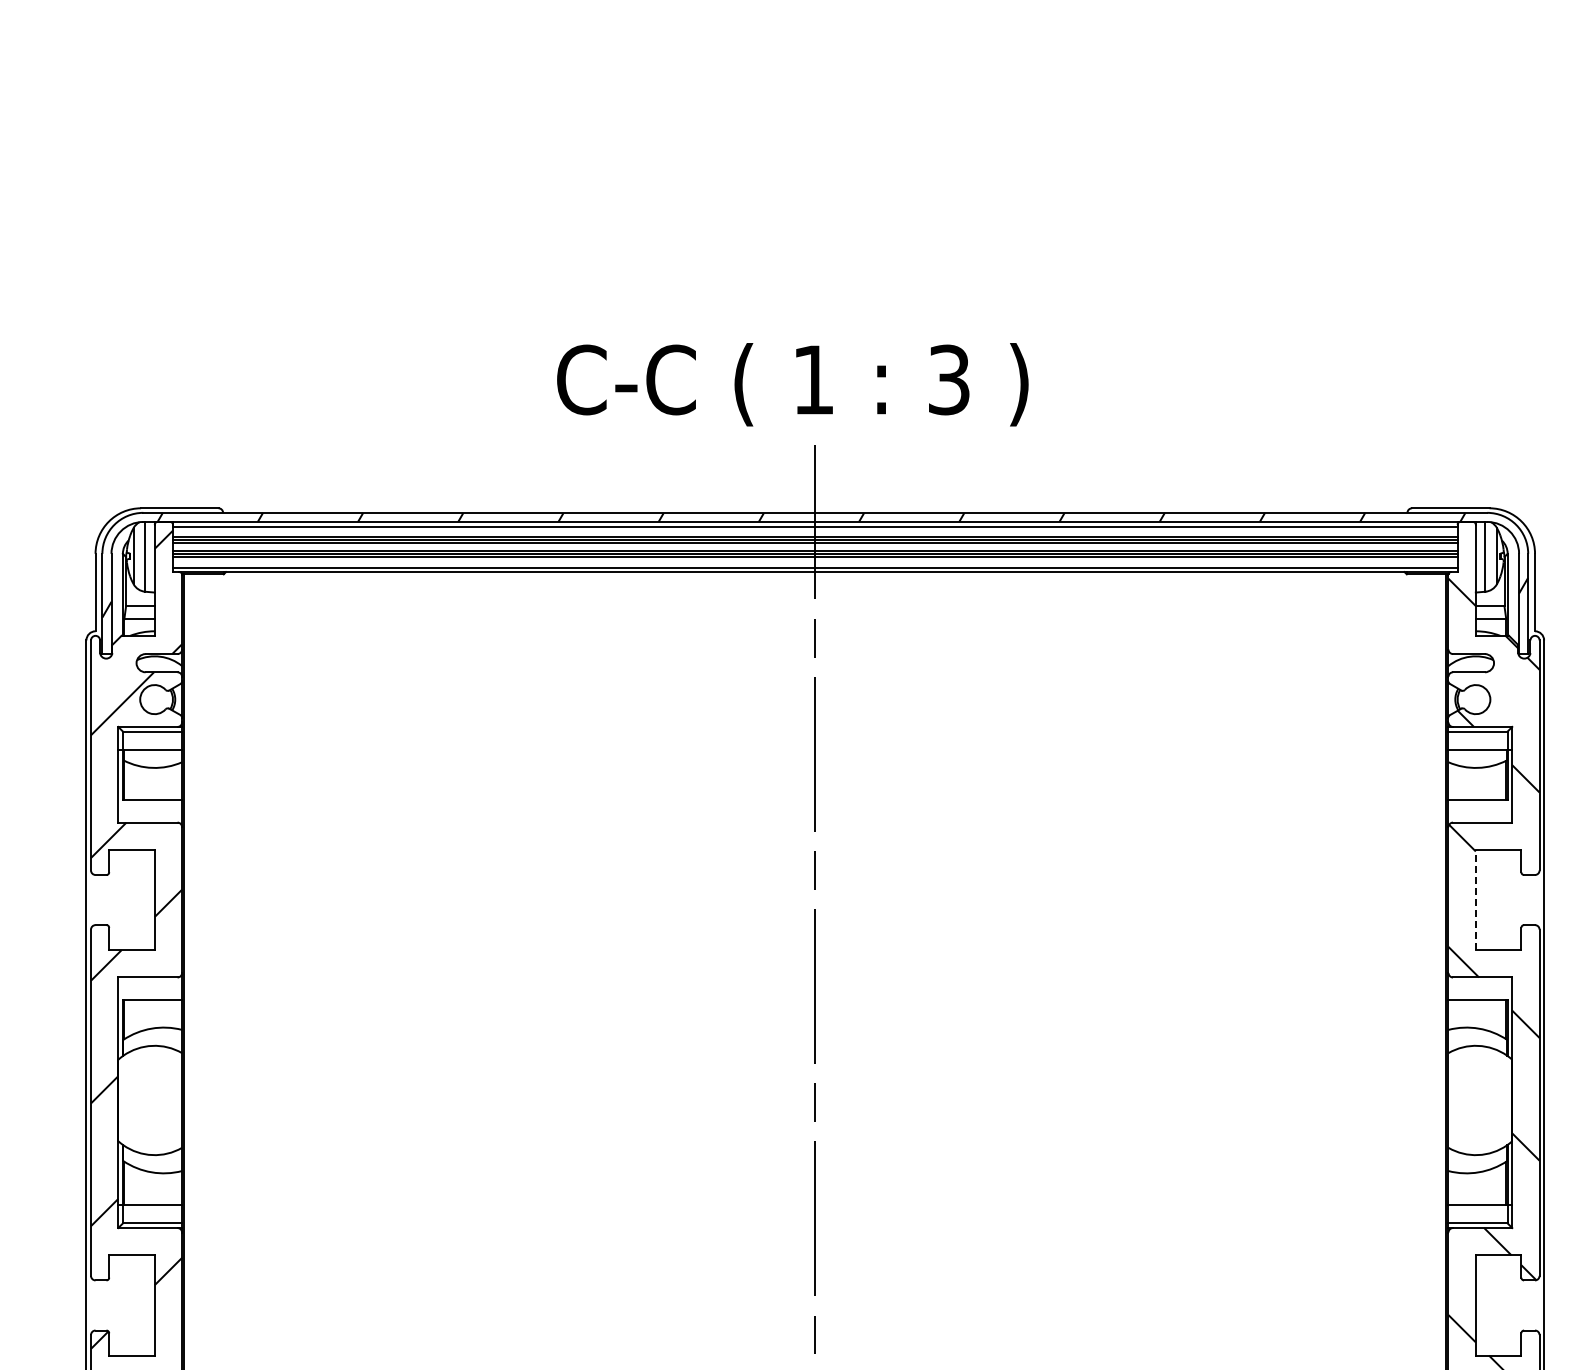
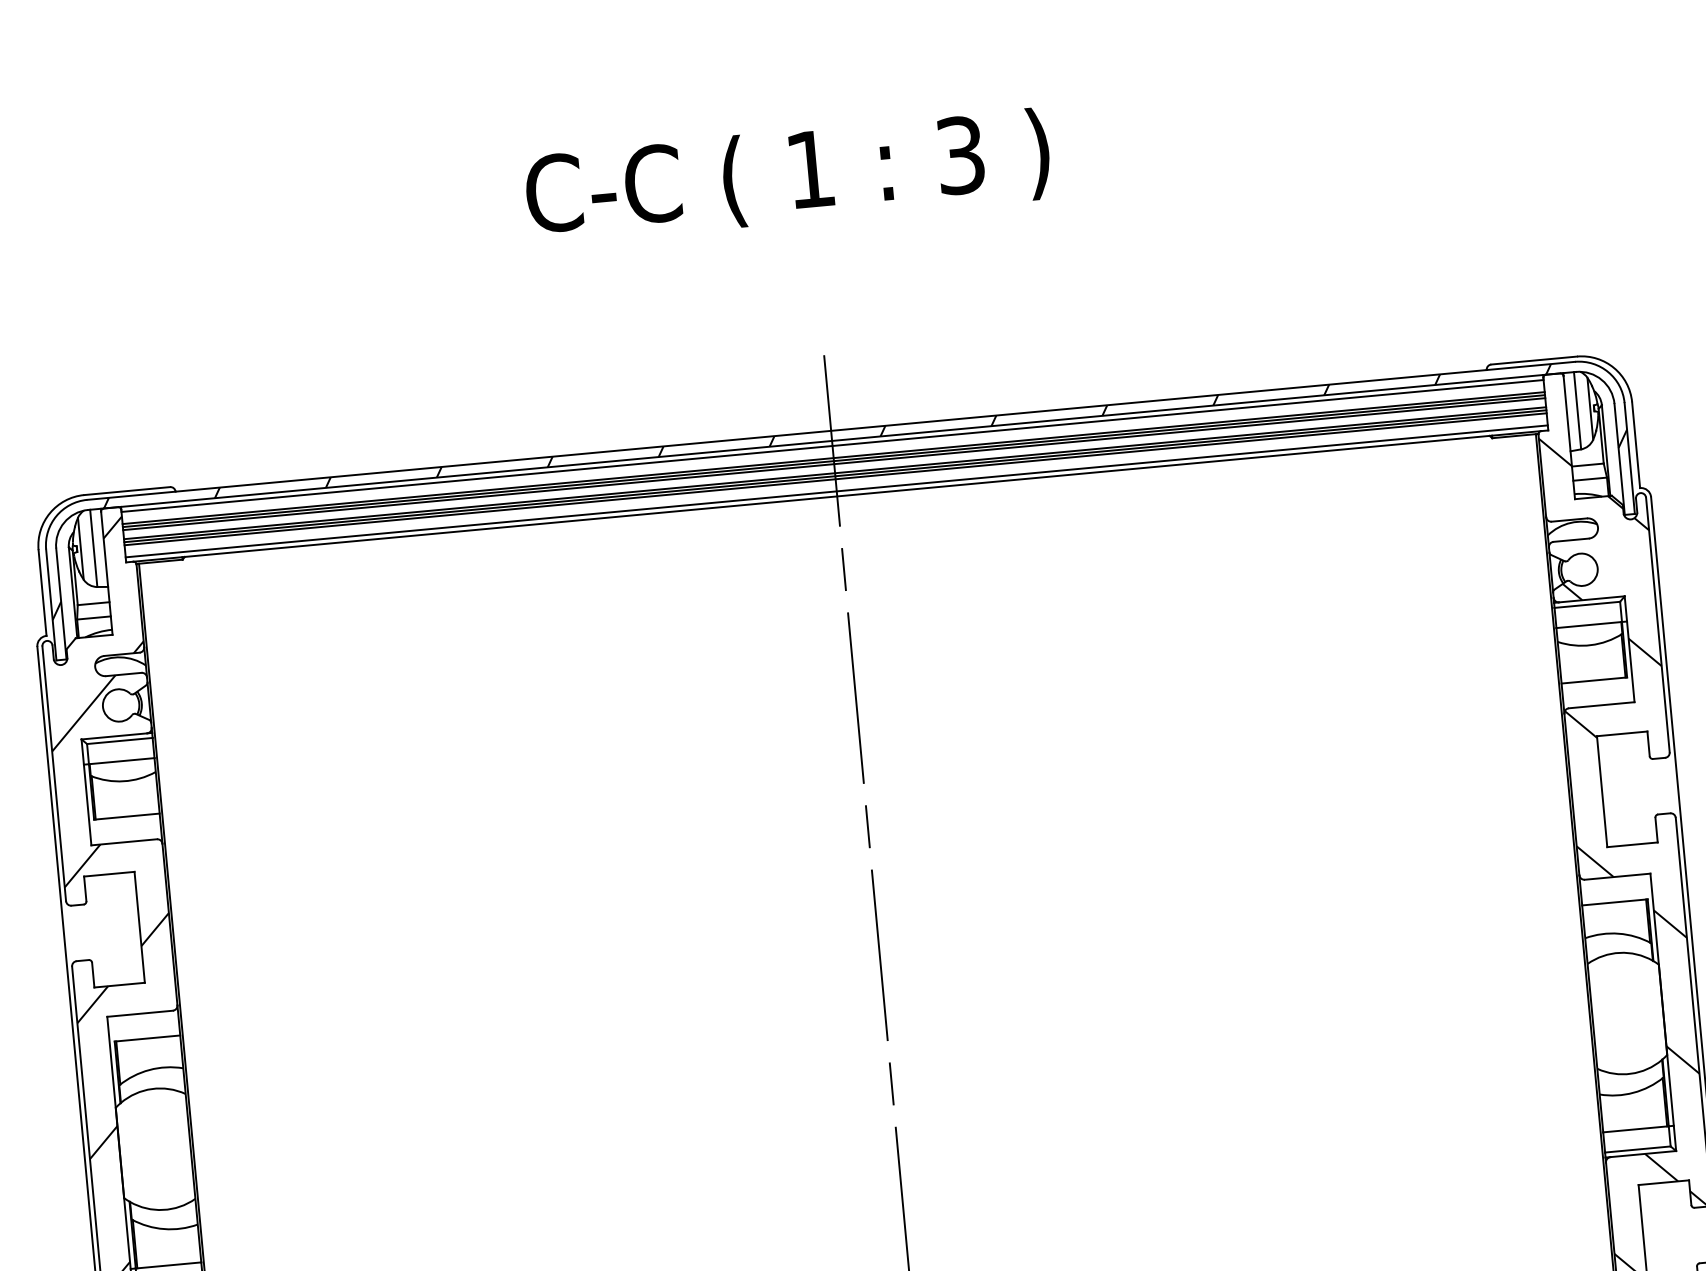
text: (792, 384) -> (787, 176), moved
line: (1475, 899) -> (1601, 791), dashed -> solid

